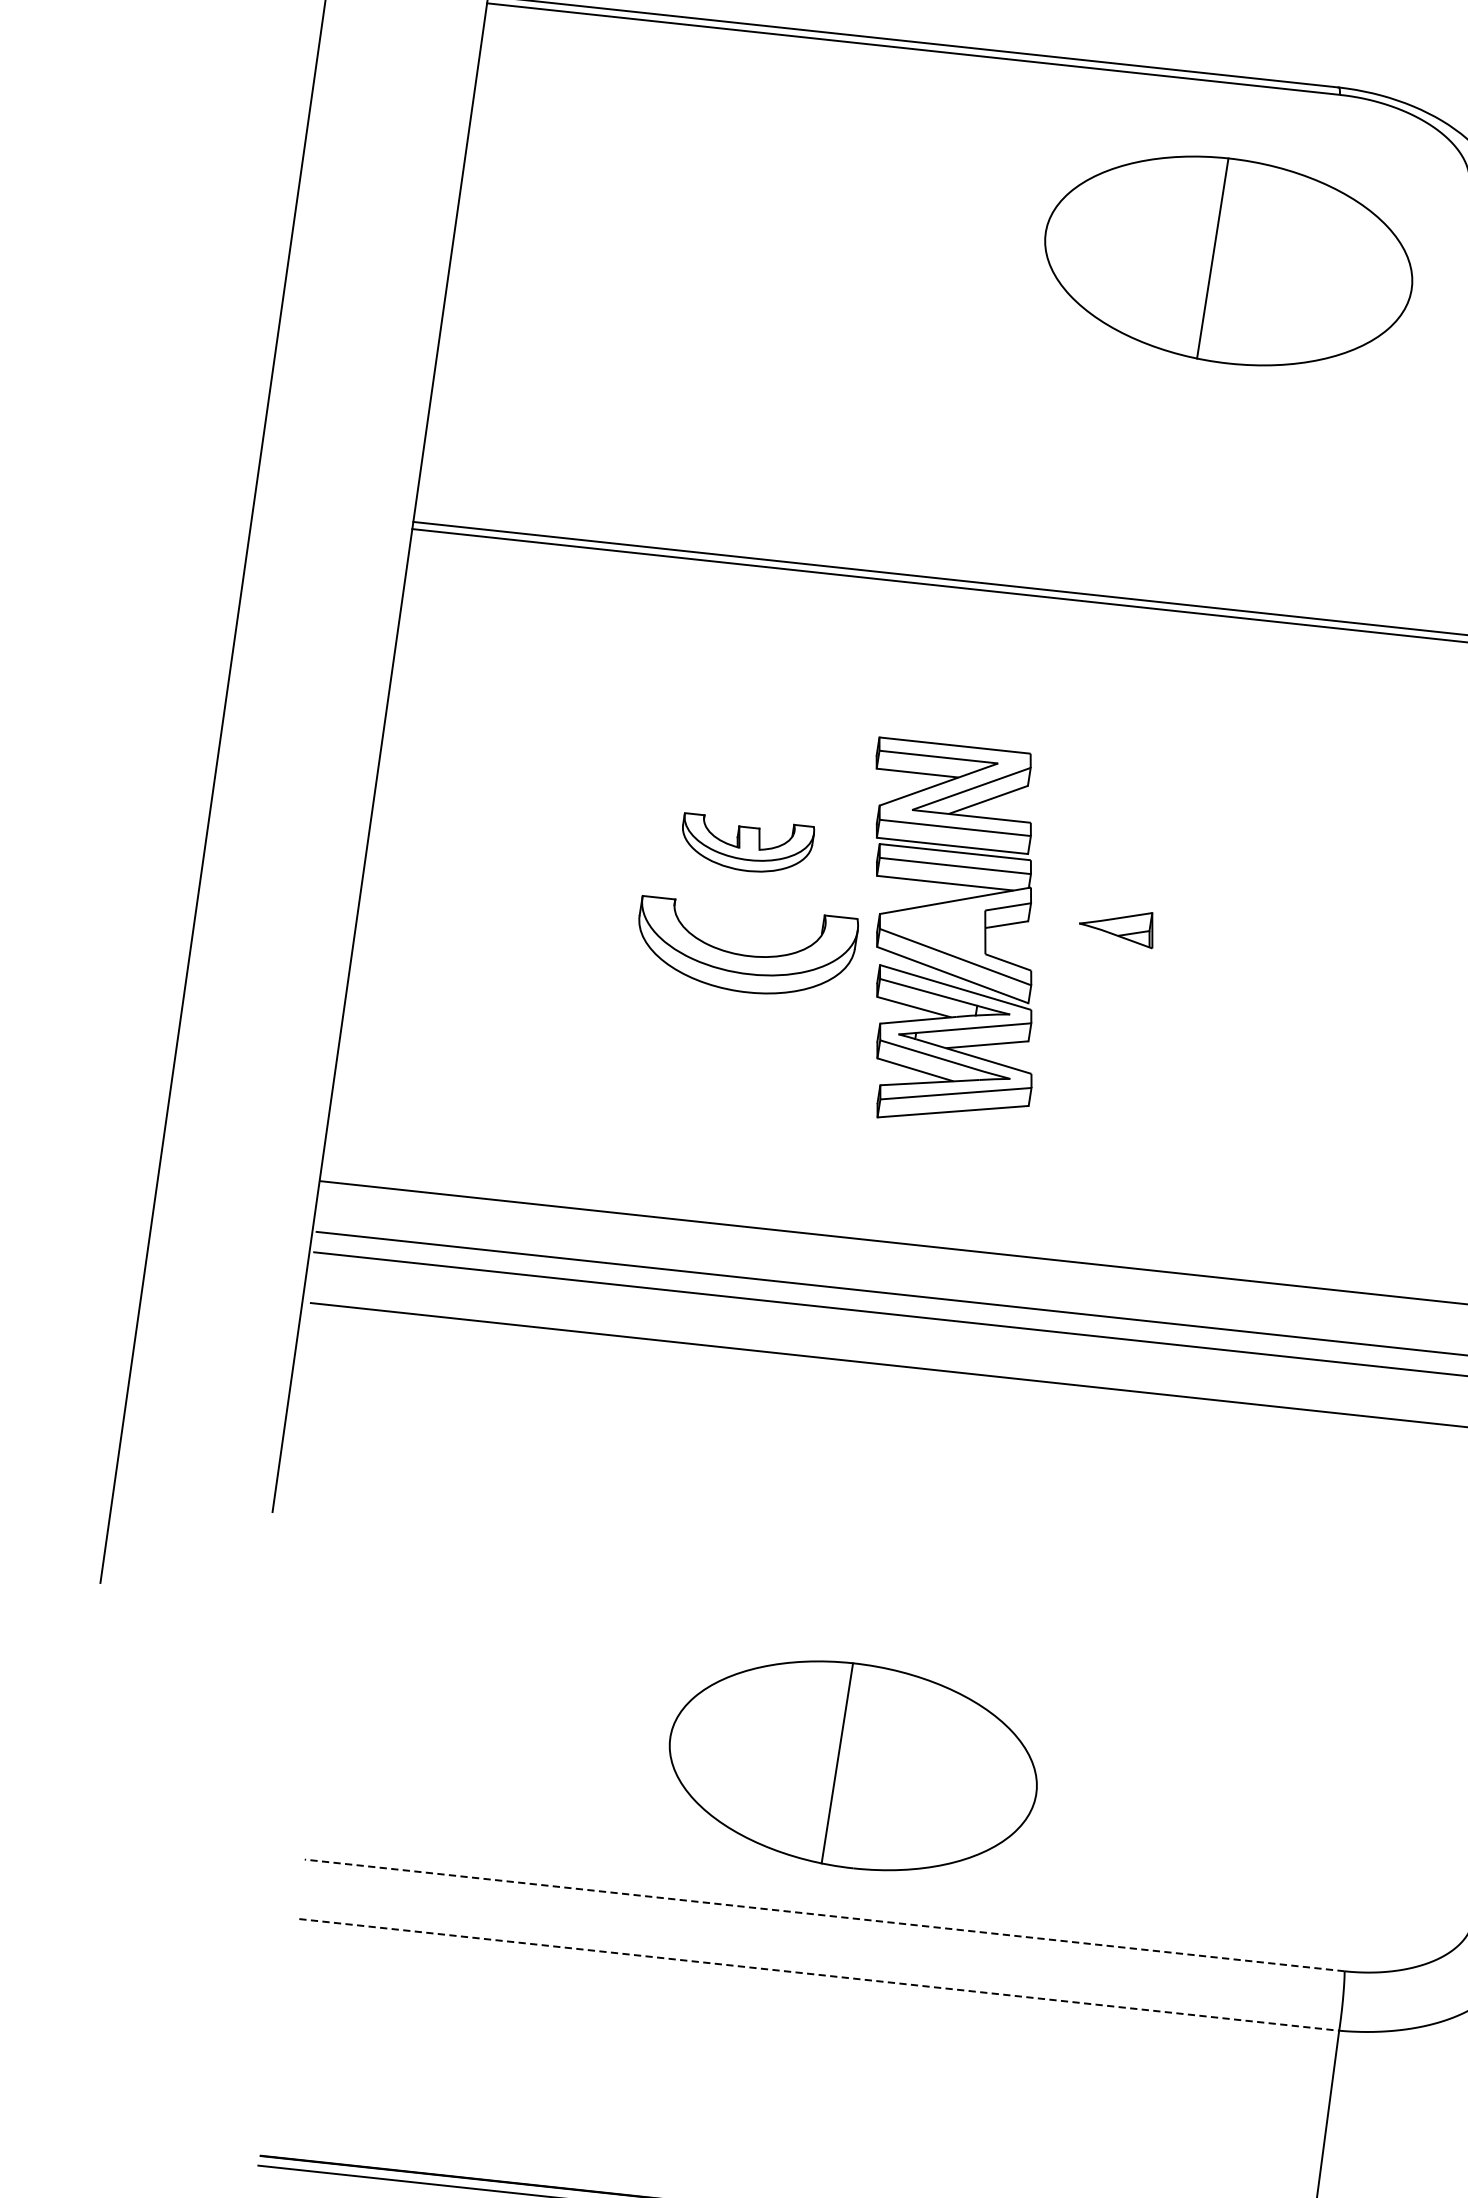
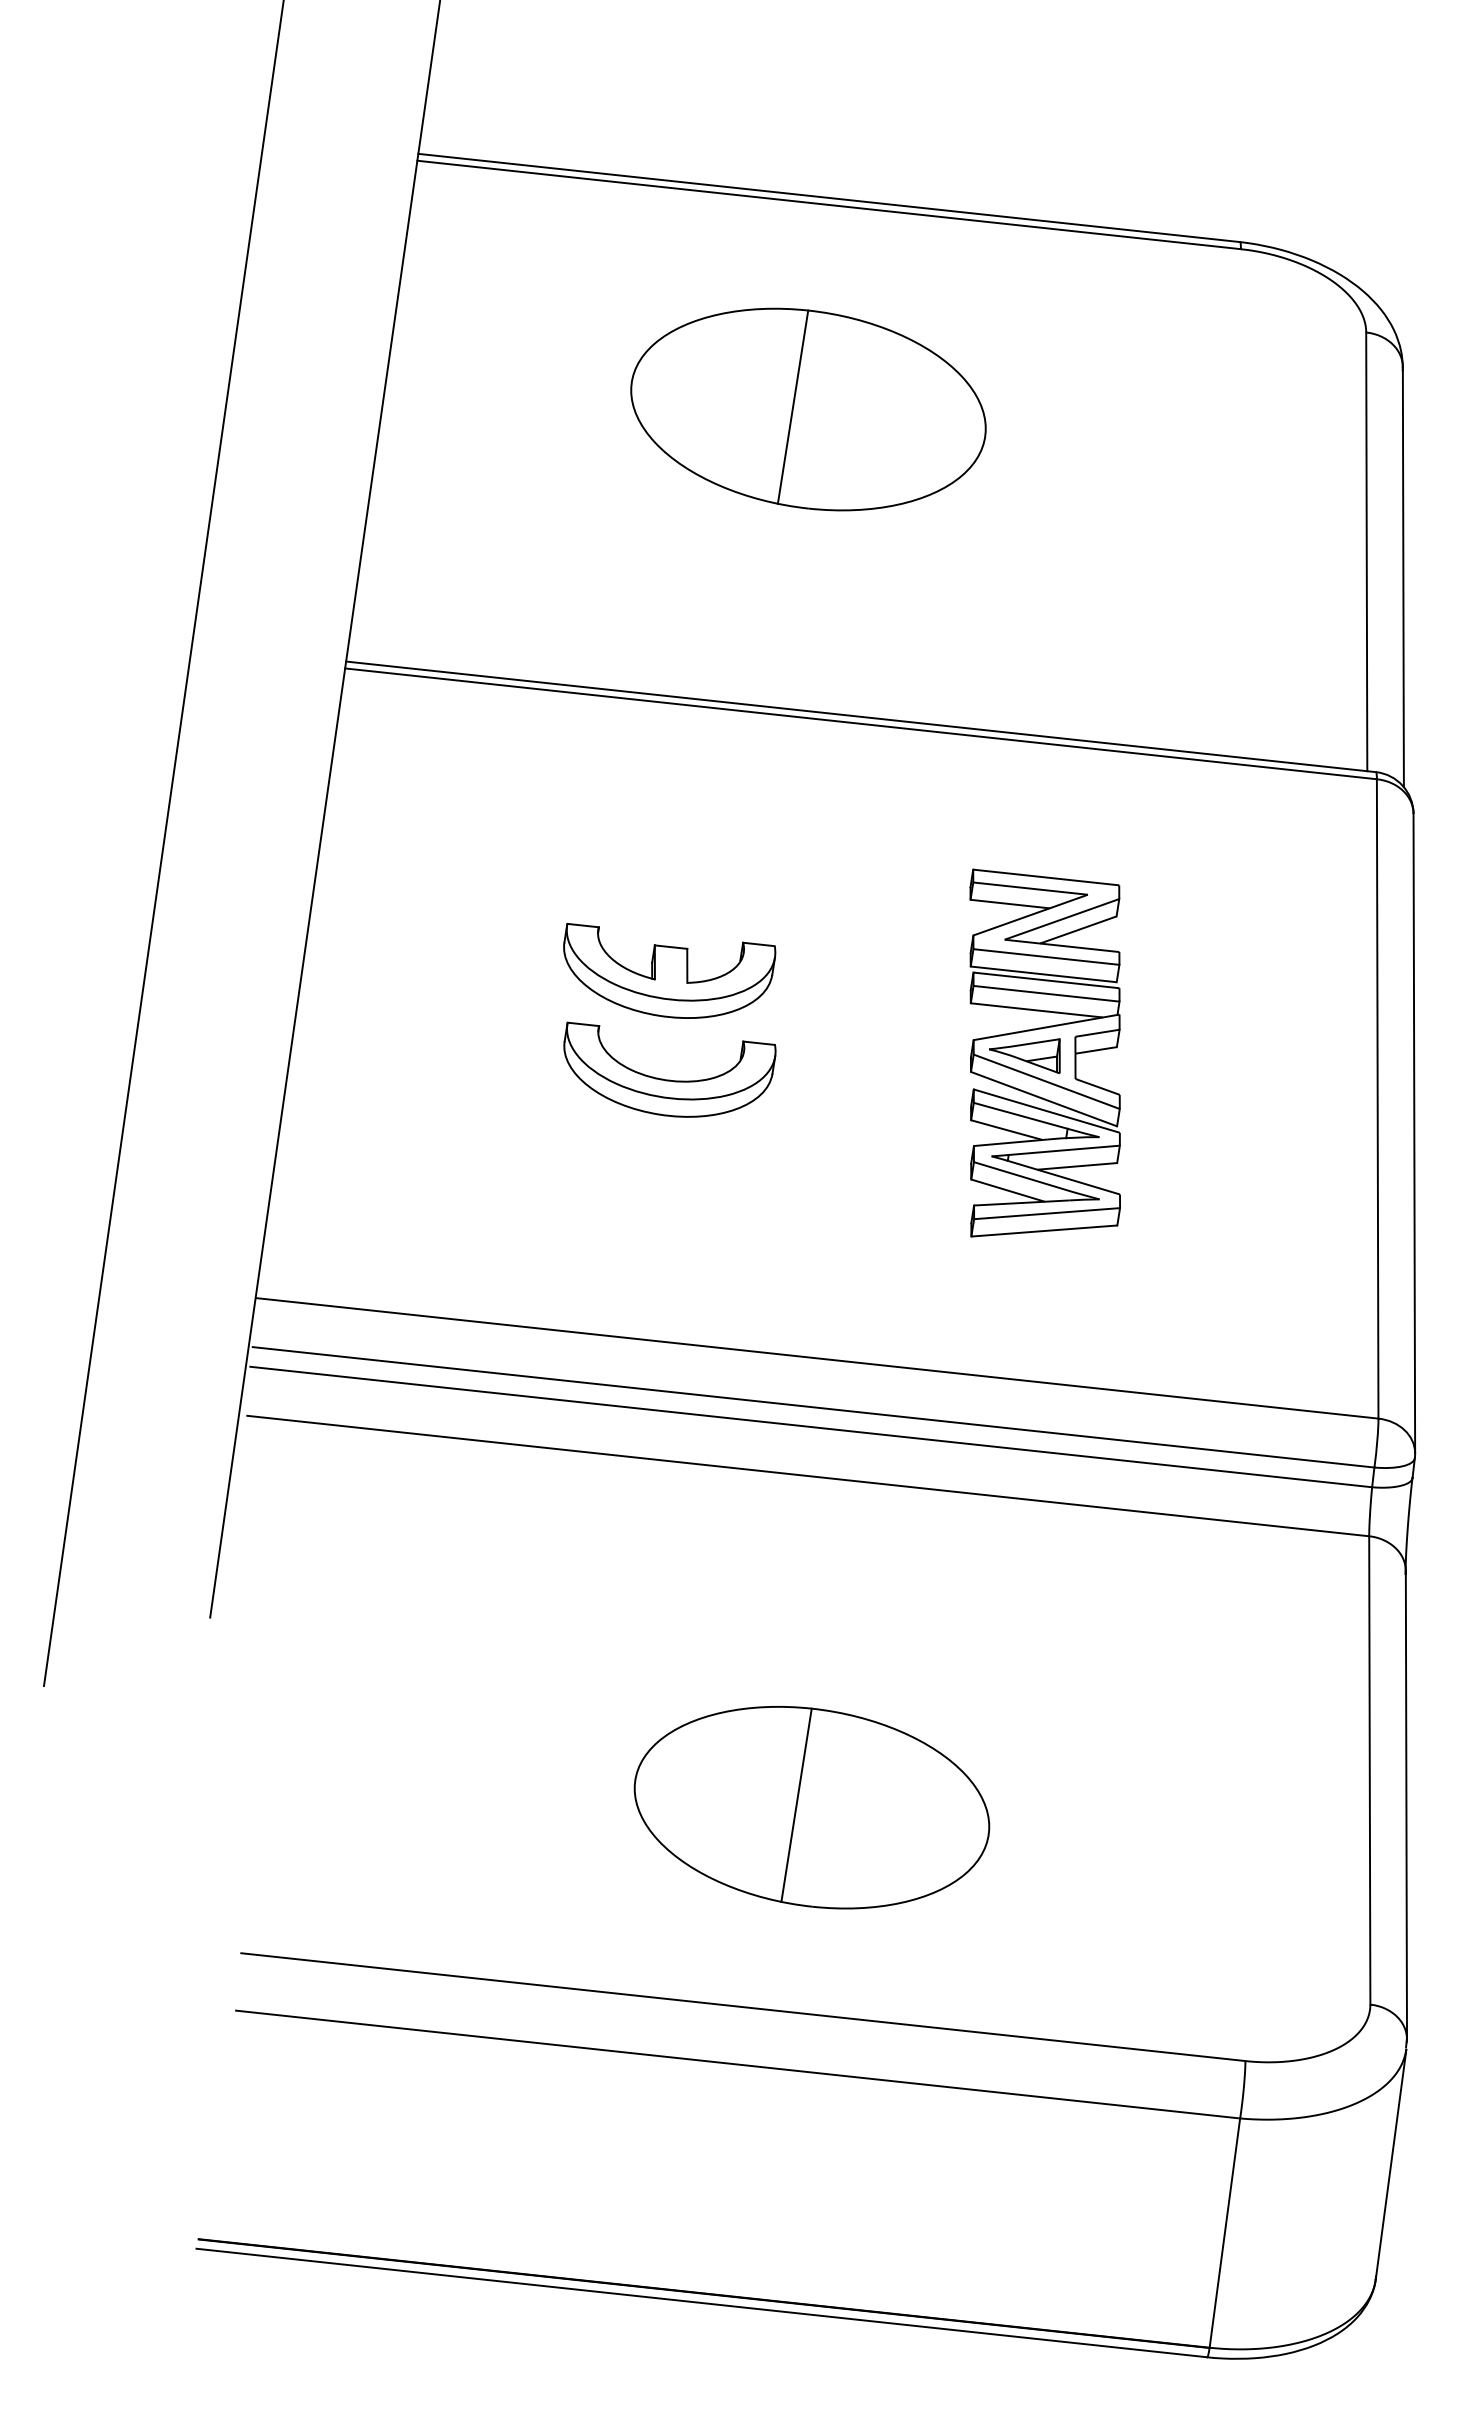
part: (1228, 260) -> (808, 409), moved
part: (748, 841) -> (669, 970), size x1.67
part: (953, 926) -> (1044, 1052), moved
part: (852, 1765) -> (811, 1807), moved
line: (824, 1915) -> (743, 2007), dashed -> solid
line: (819, 1974) -> (738, 2064), dashed -> solid

